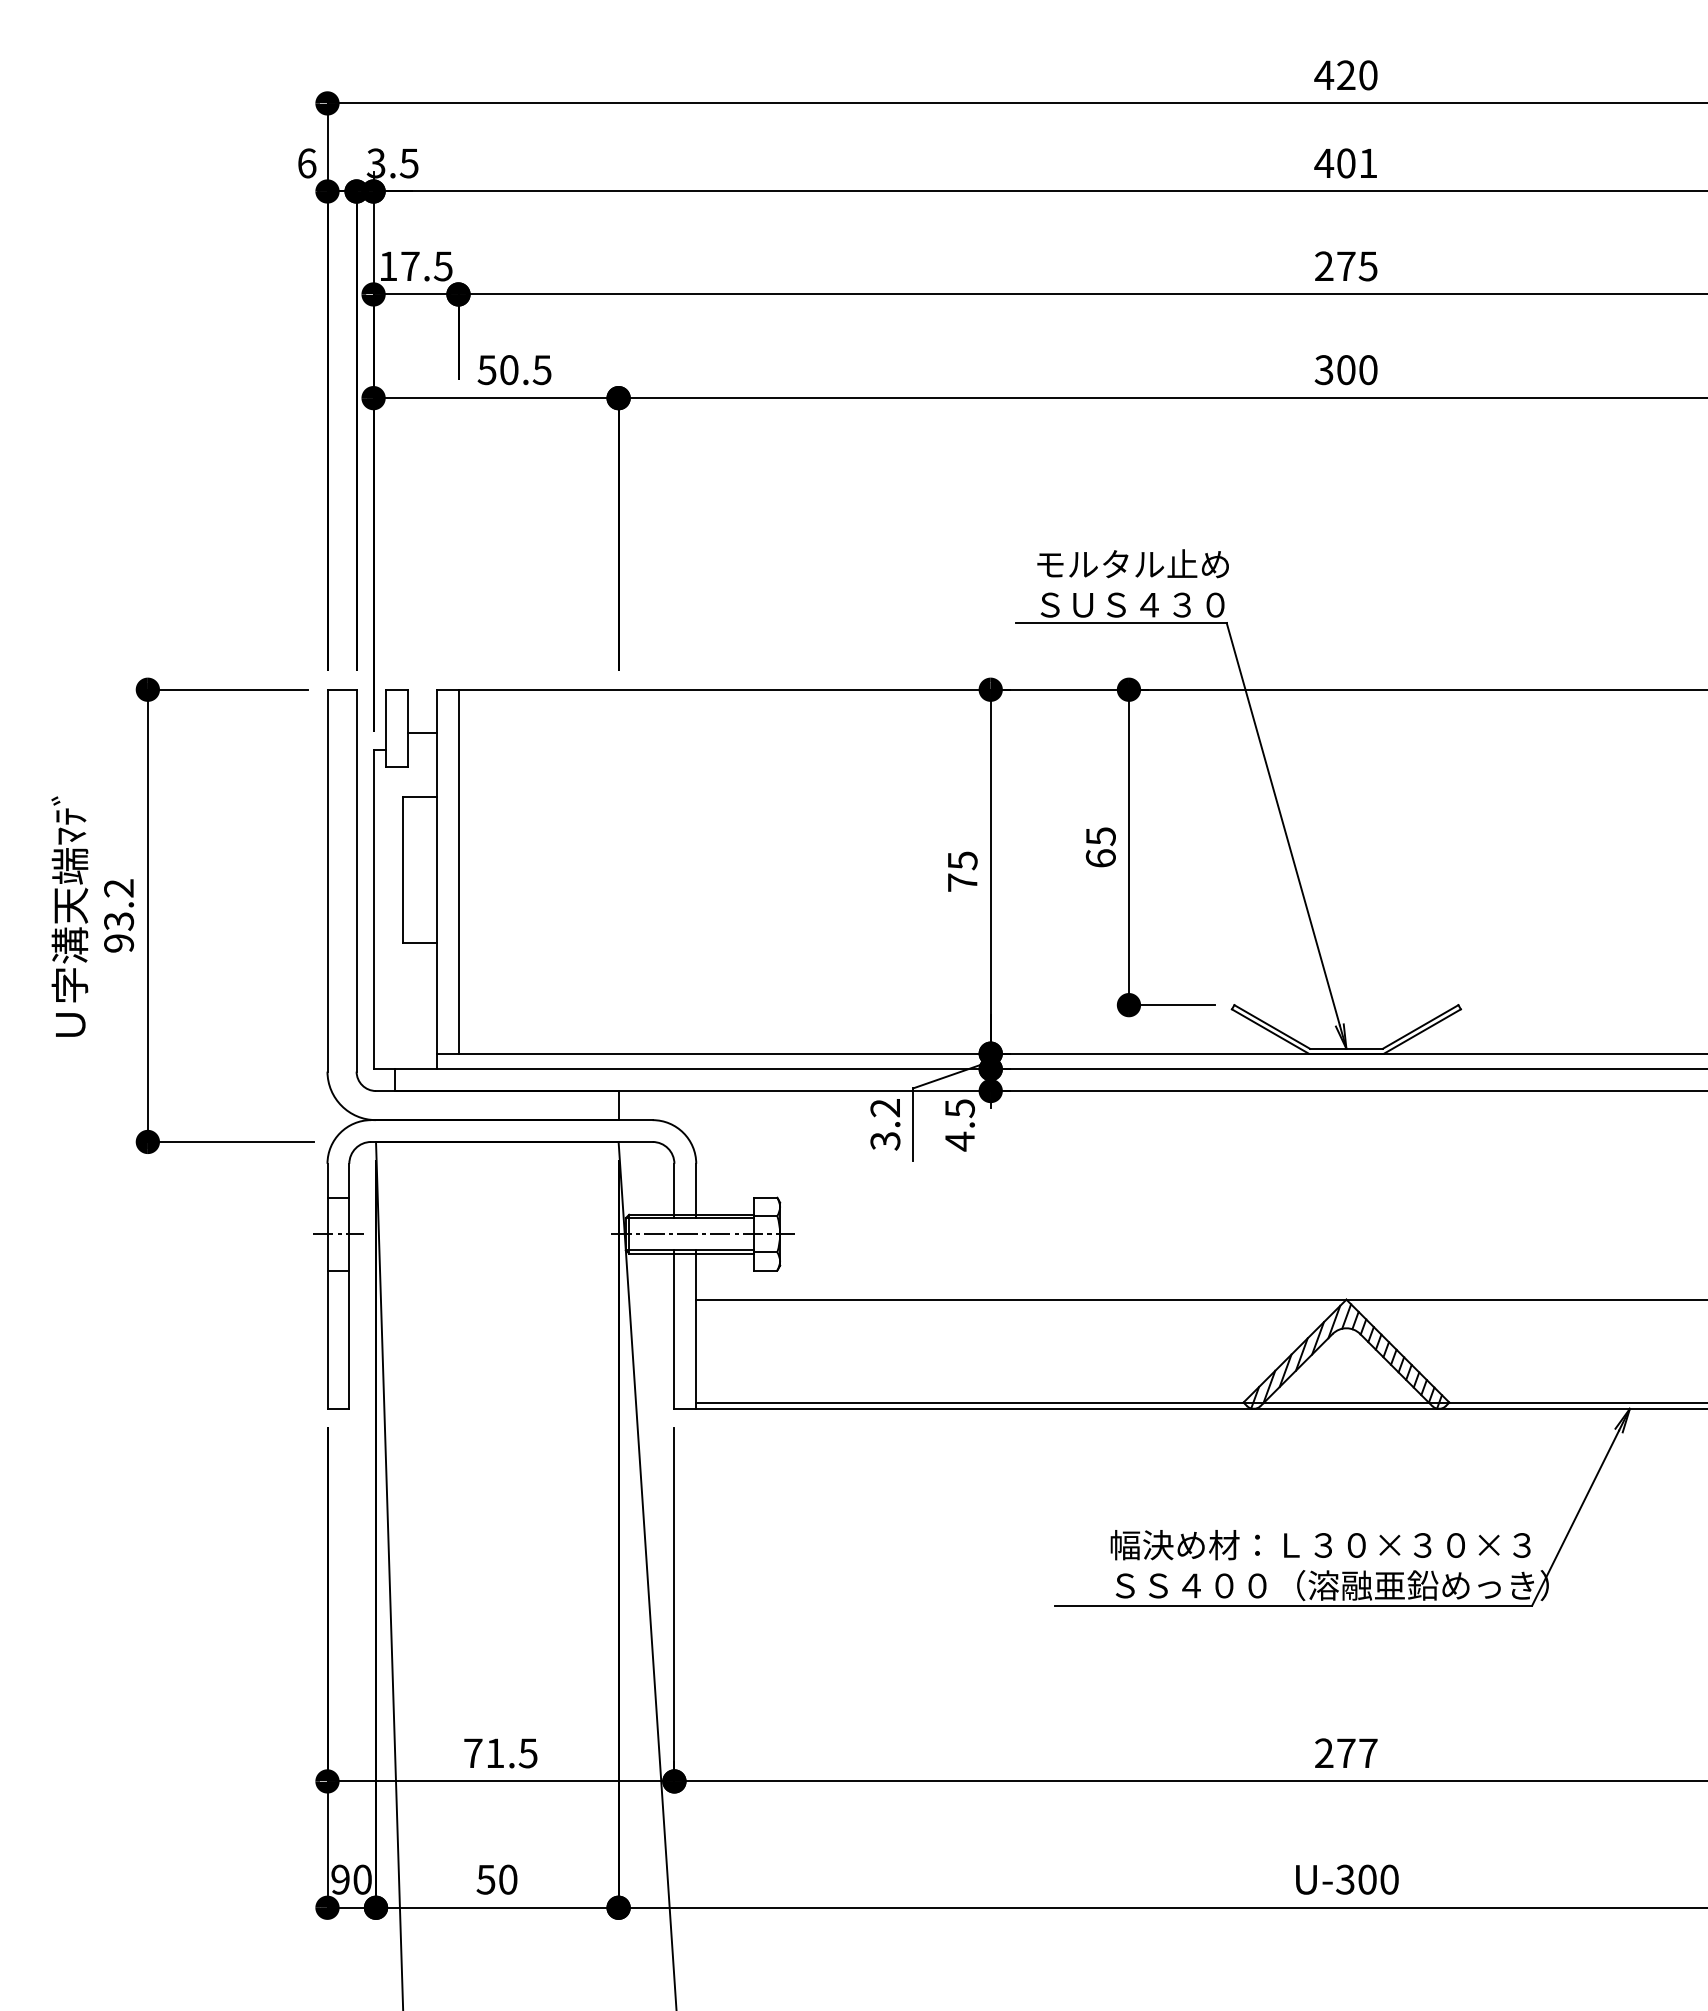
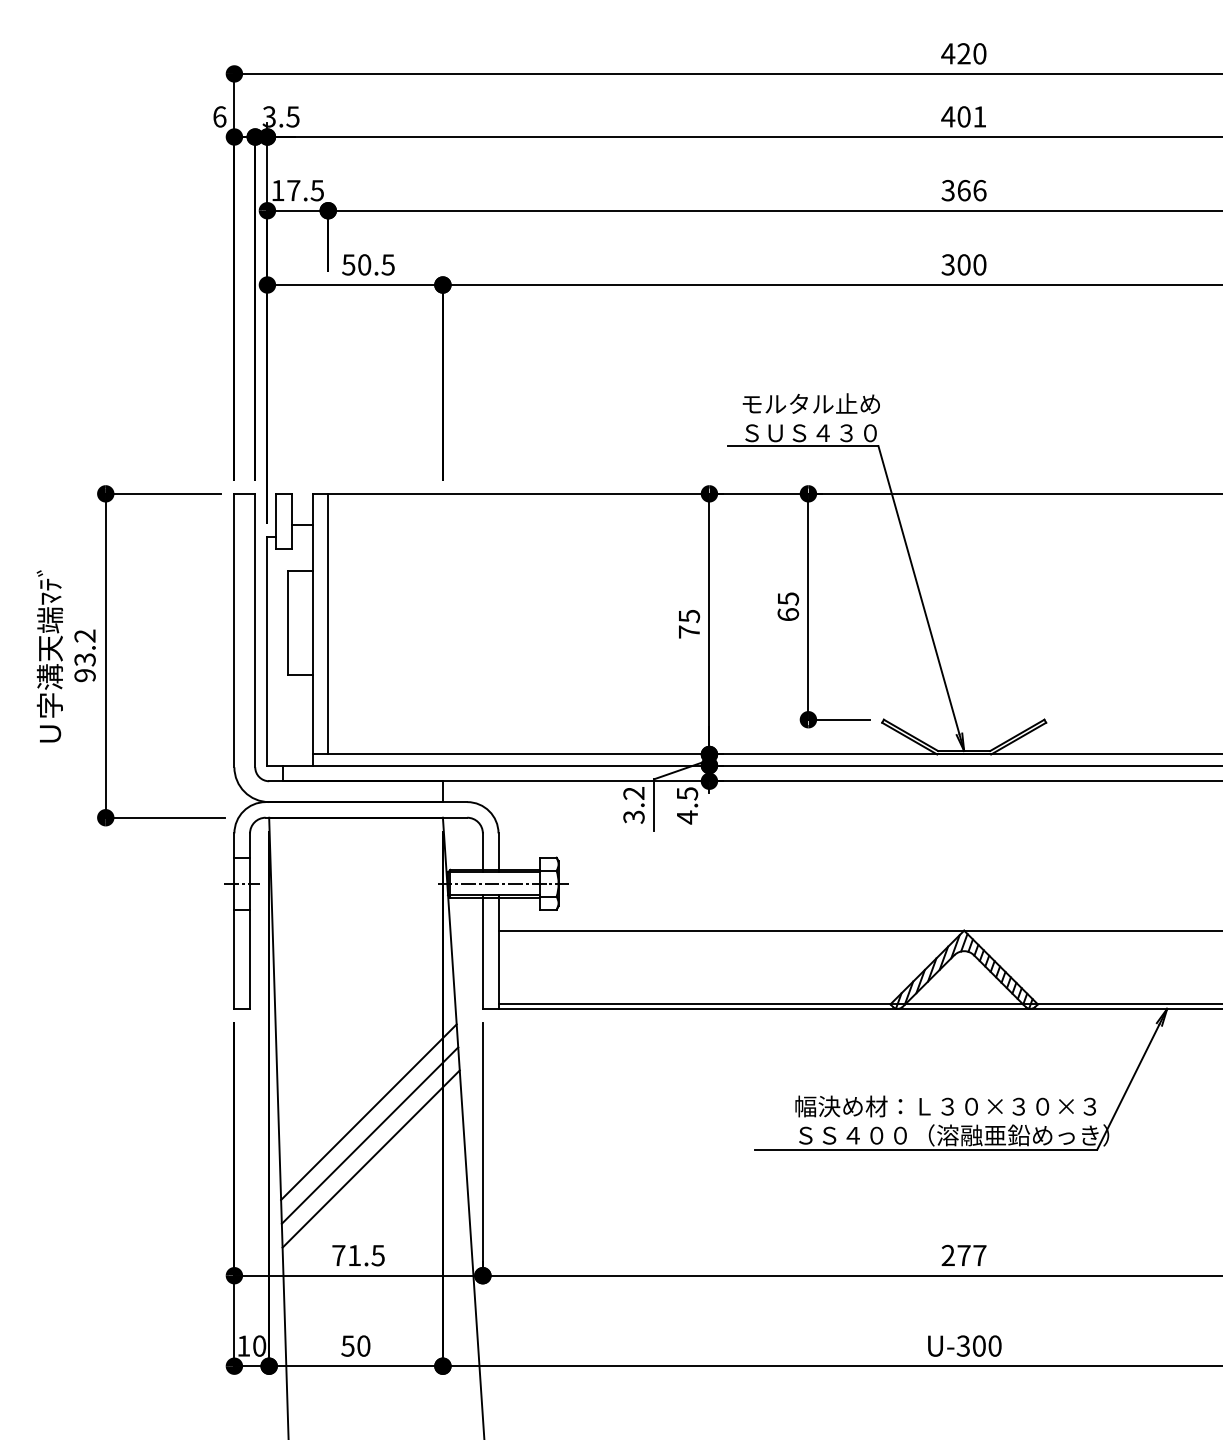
text: (1345, 266) -> (963, 190), 275 -> 366
line: (514, 1552) -> (368, 1111), added
line: (516, 1585) -> (369, 1135), added
line: (518, 1618) -> (371, 1159), added
text: (340, 1879) -> (243, 1345), 90 -> 10

